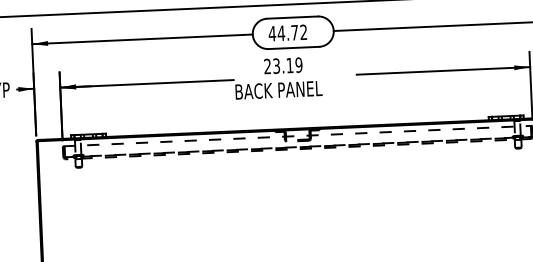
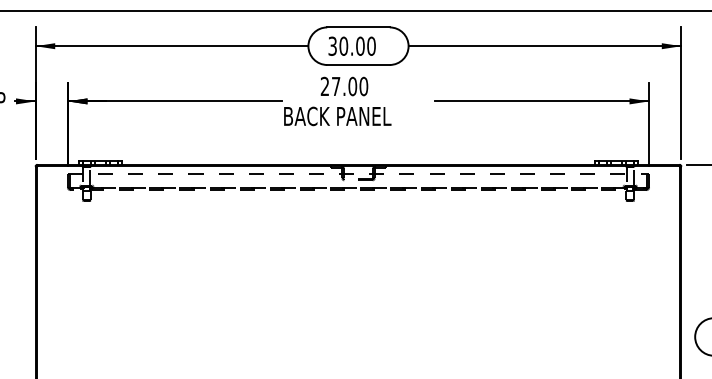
text: (287, 32) -> (351, 45), 44.72 -> 30.00
text: (288, 65) -> (350, 86), 23.19 -> 27.00

